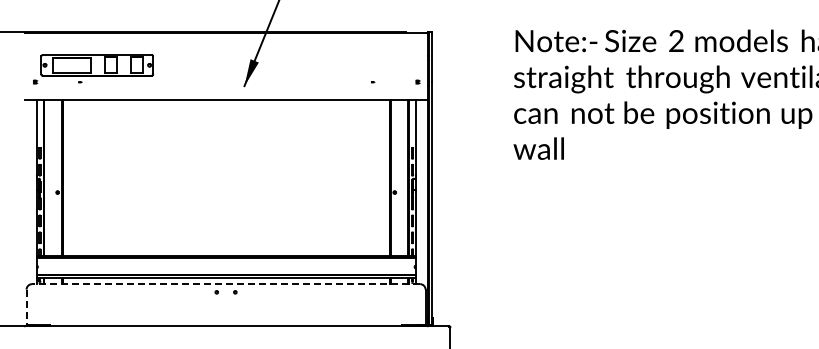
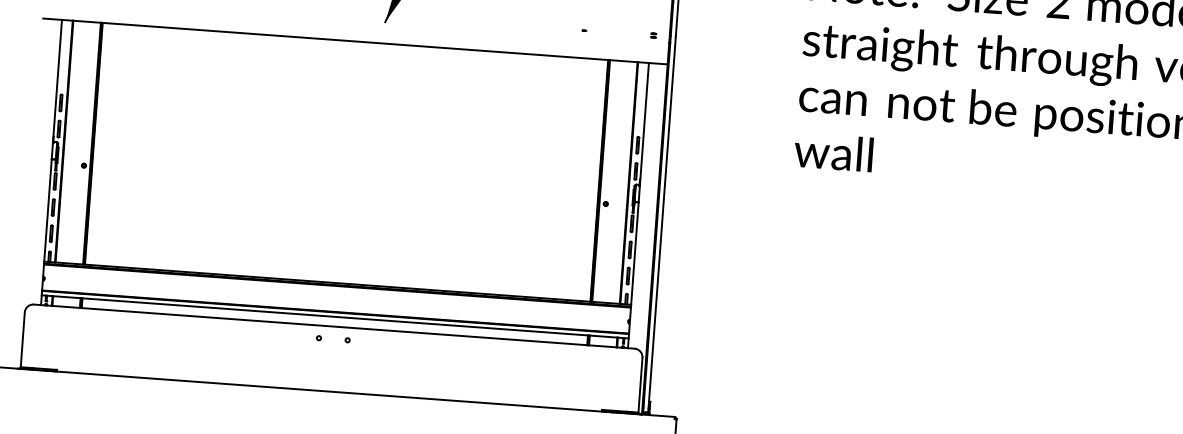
line: (225, 284) -> (333, 327), dashed -> solid
line: (26, 307) -> (22, 340), dashed -> solid

